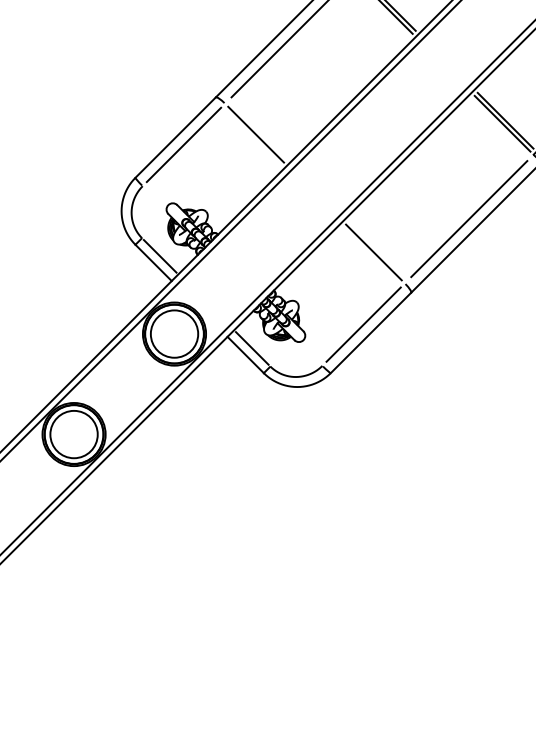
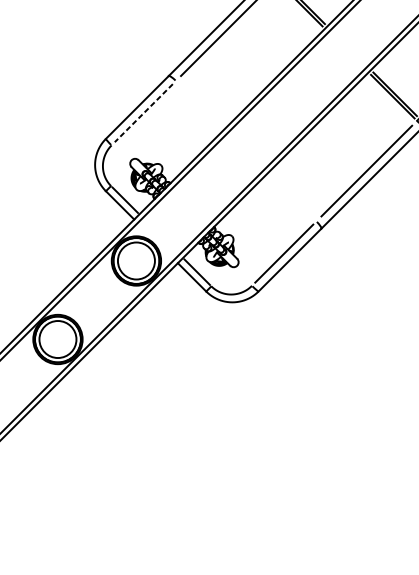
line: (256, 134) -> (200, 105), removed
line: (183, 144) -> (143, 112), solid -> dashed
line: (373, 252) -> (291, 197), removed

